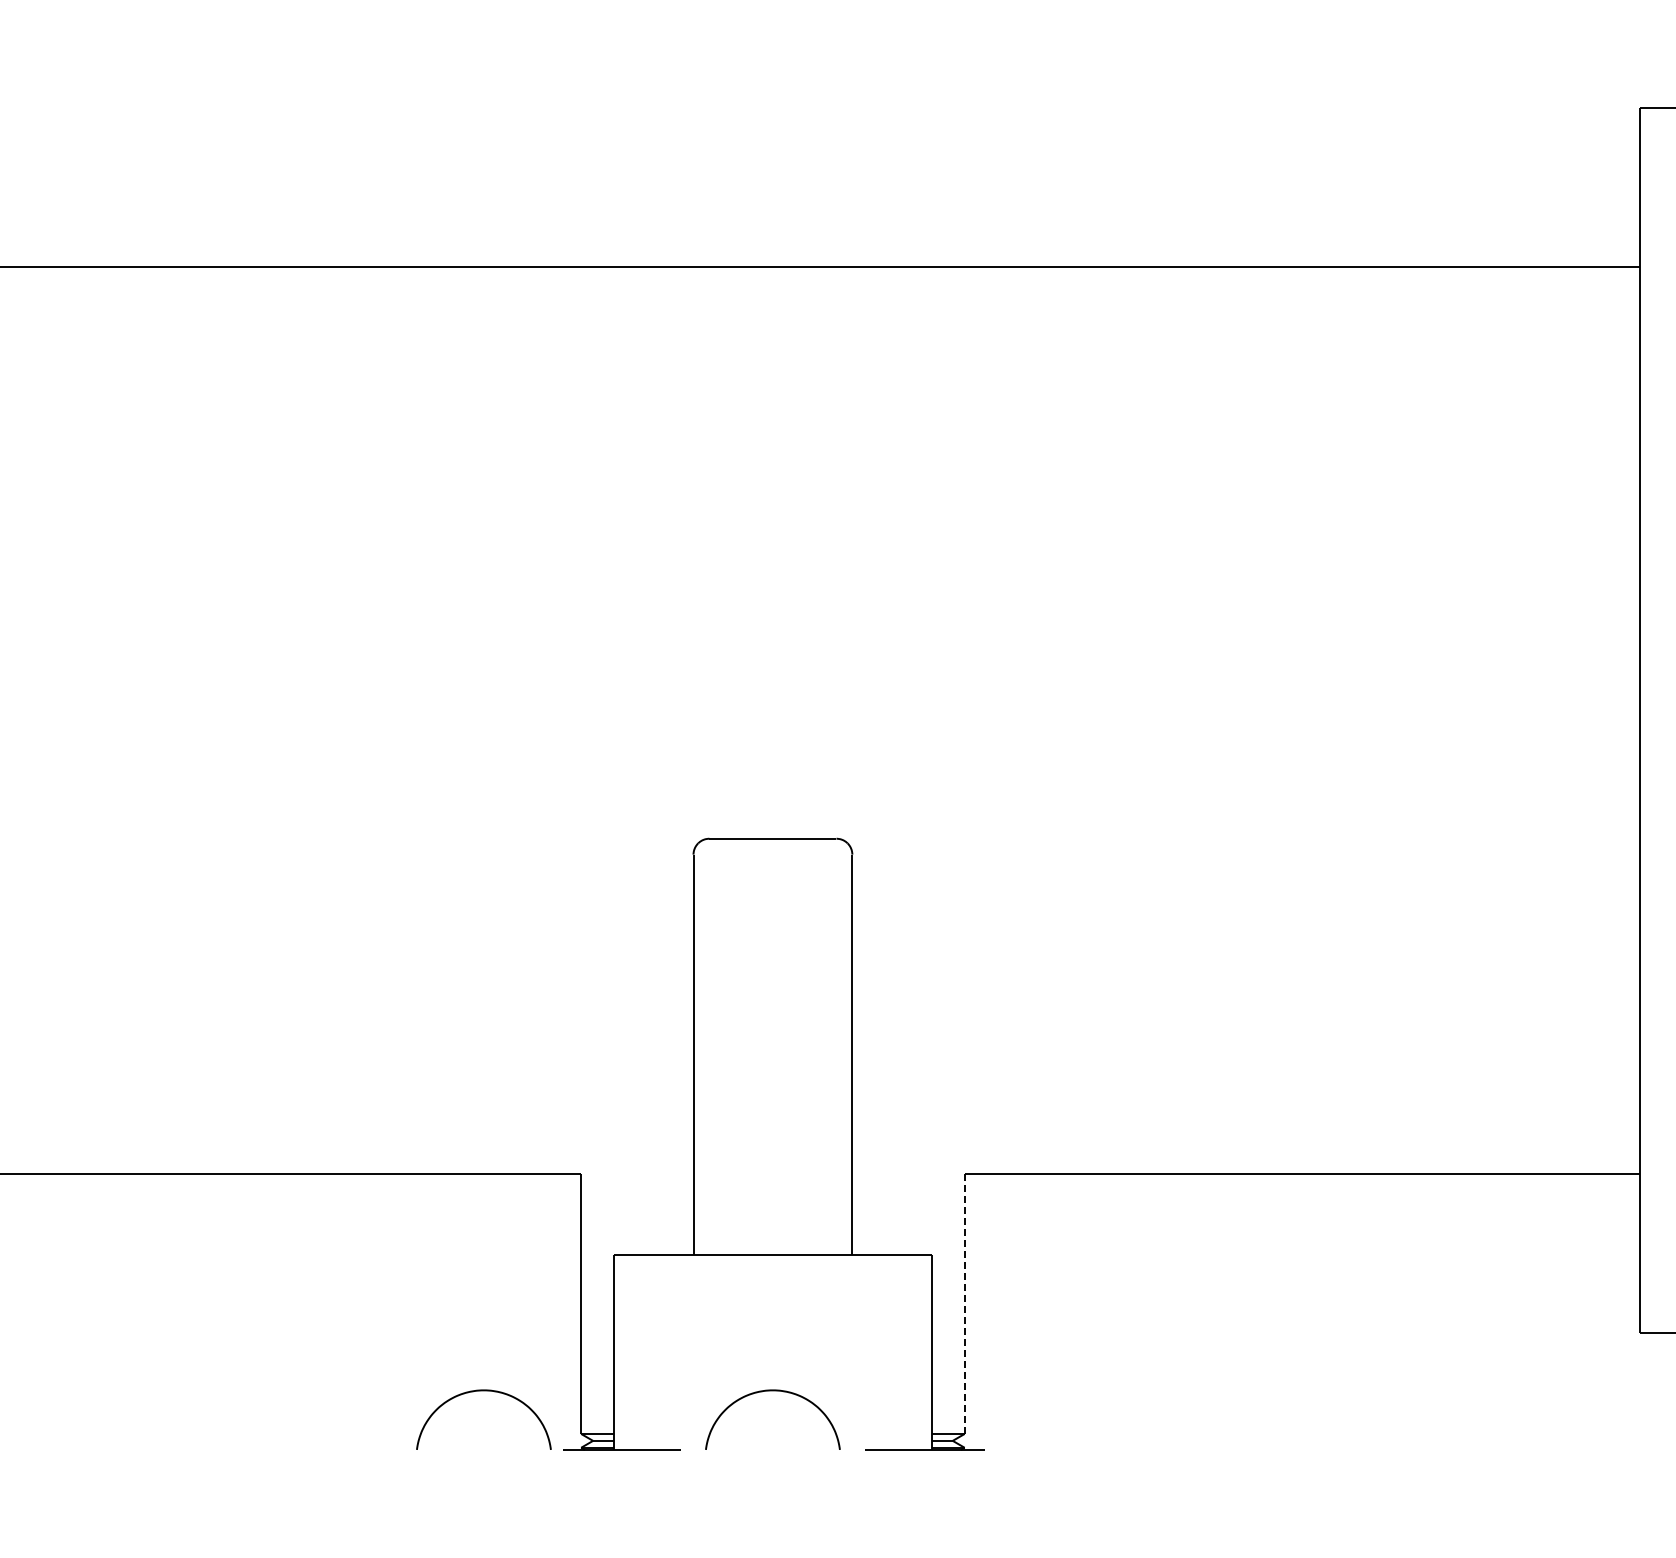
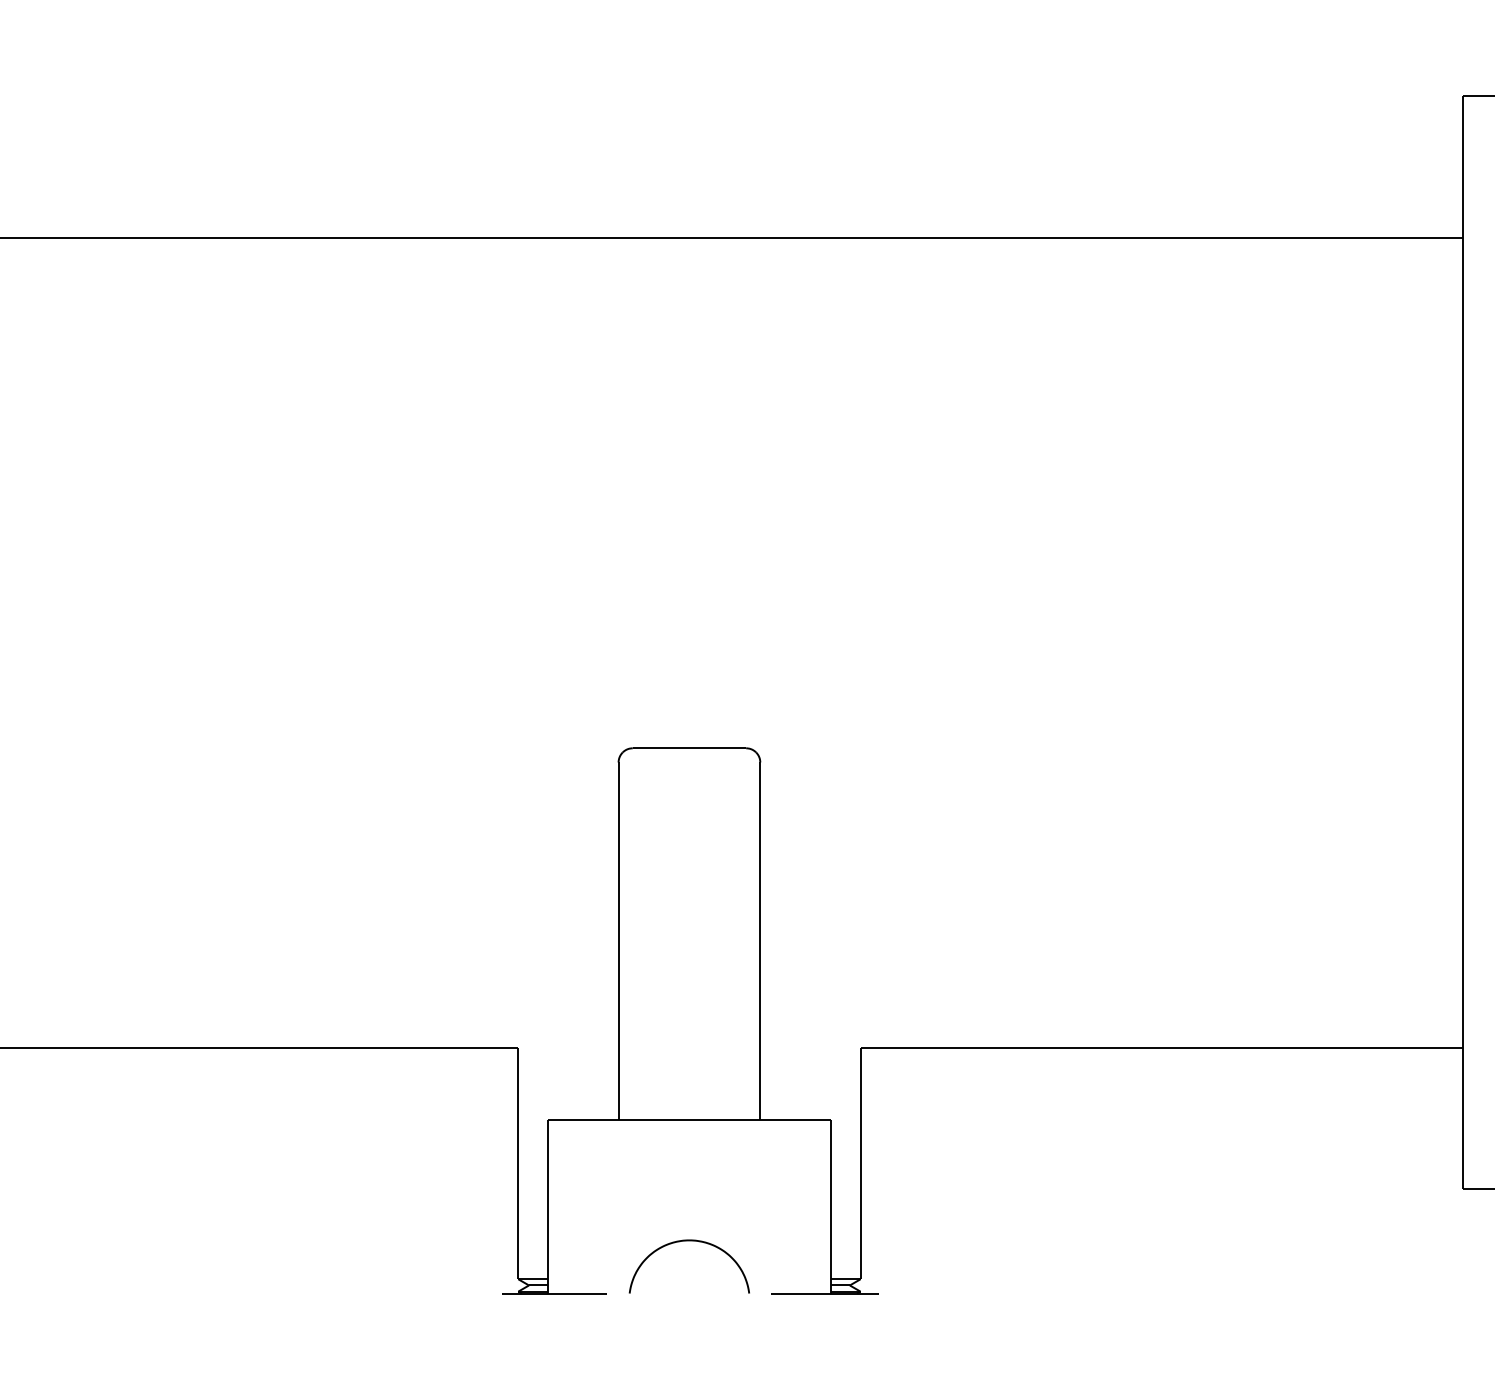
line: (964, 1304) -> (860, 1163), dashed -> solid
curve: (483, 1391) -> (431, 1241), removed

